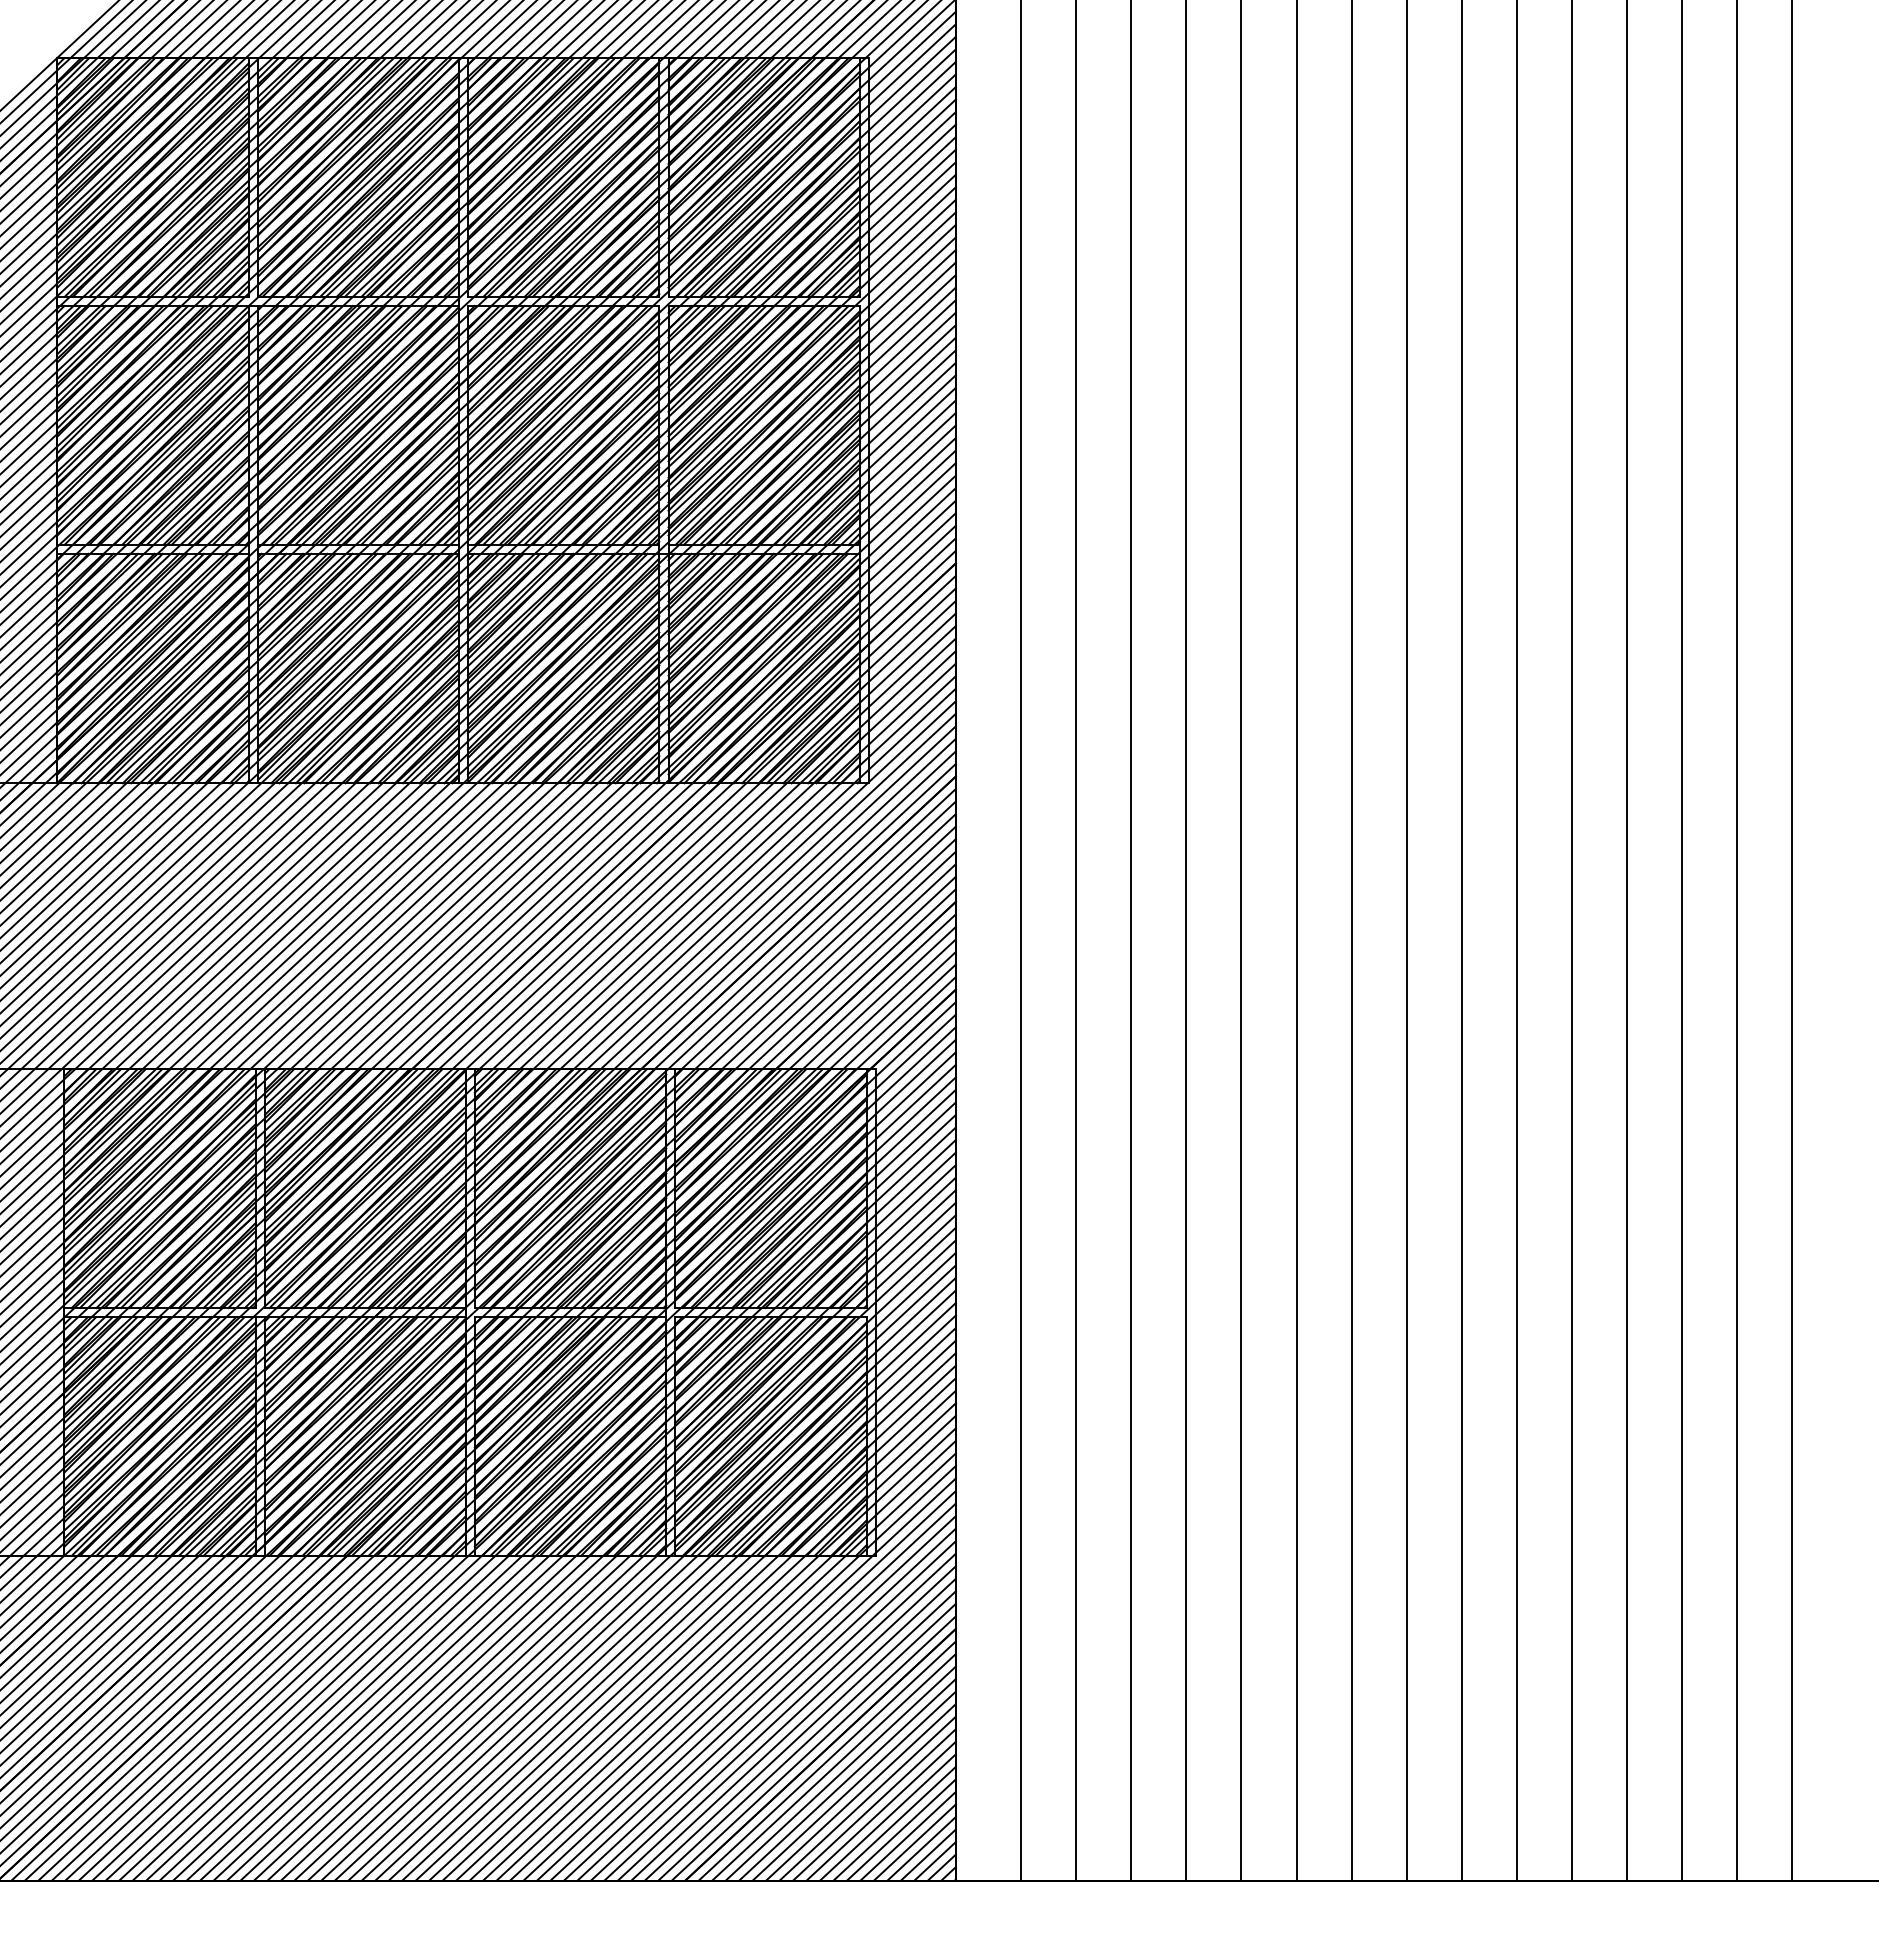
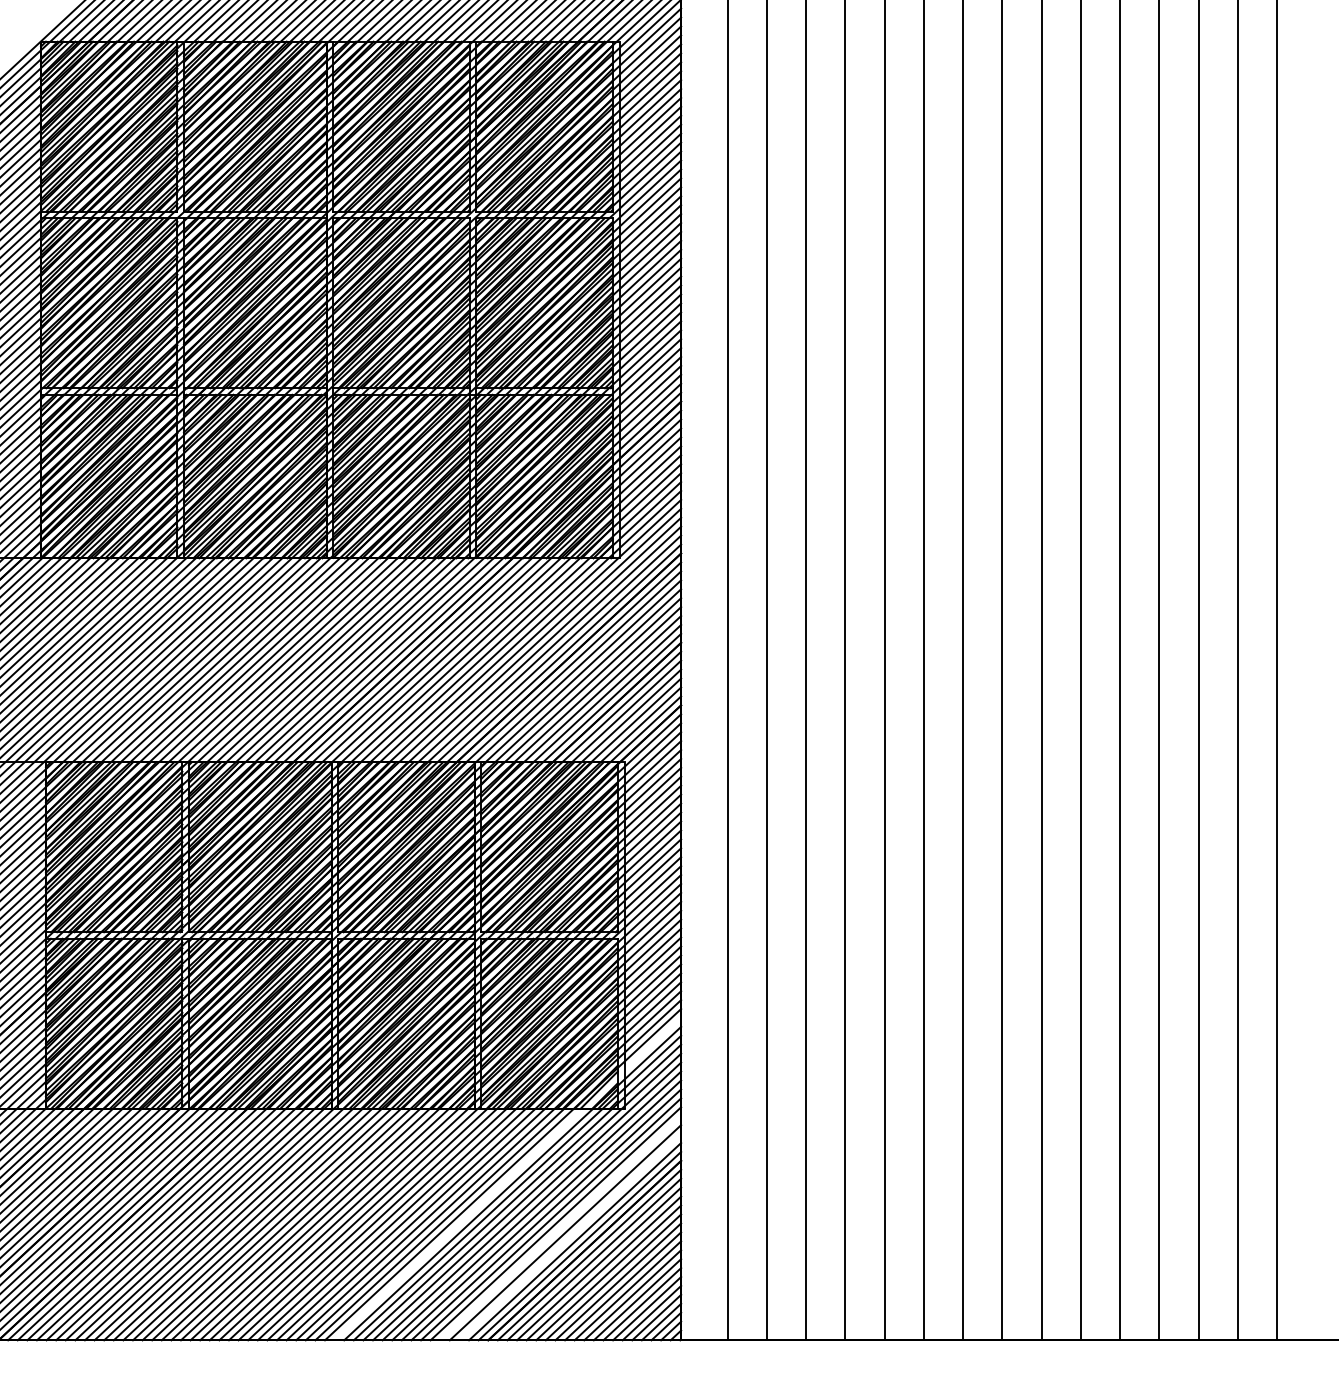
line: (712, 1654) -> (507, 1179), removed
line: (786, 1723) -> (560, 1228), removed
line: (799, 1735) -> (569, 1236), removed

